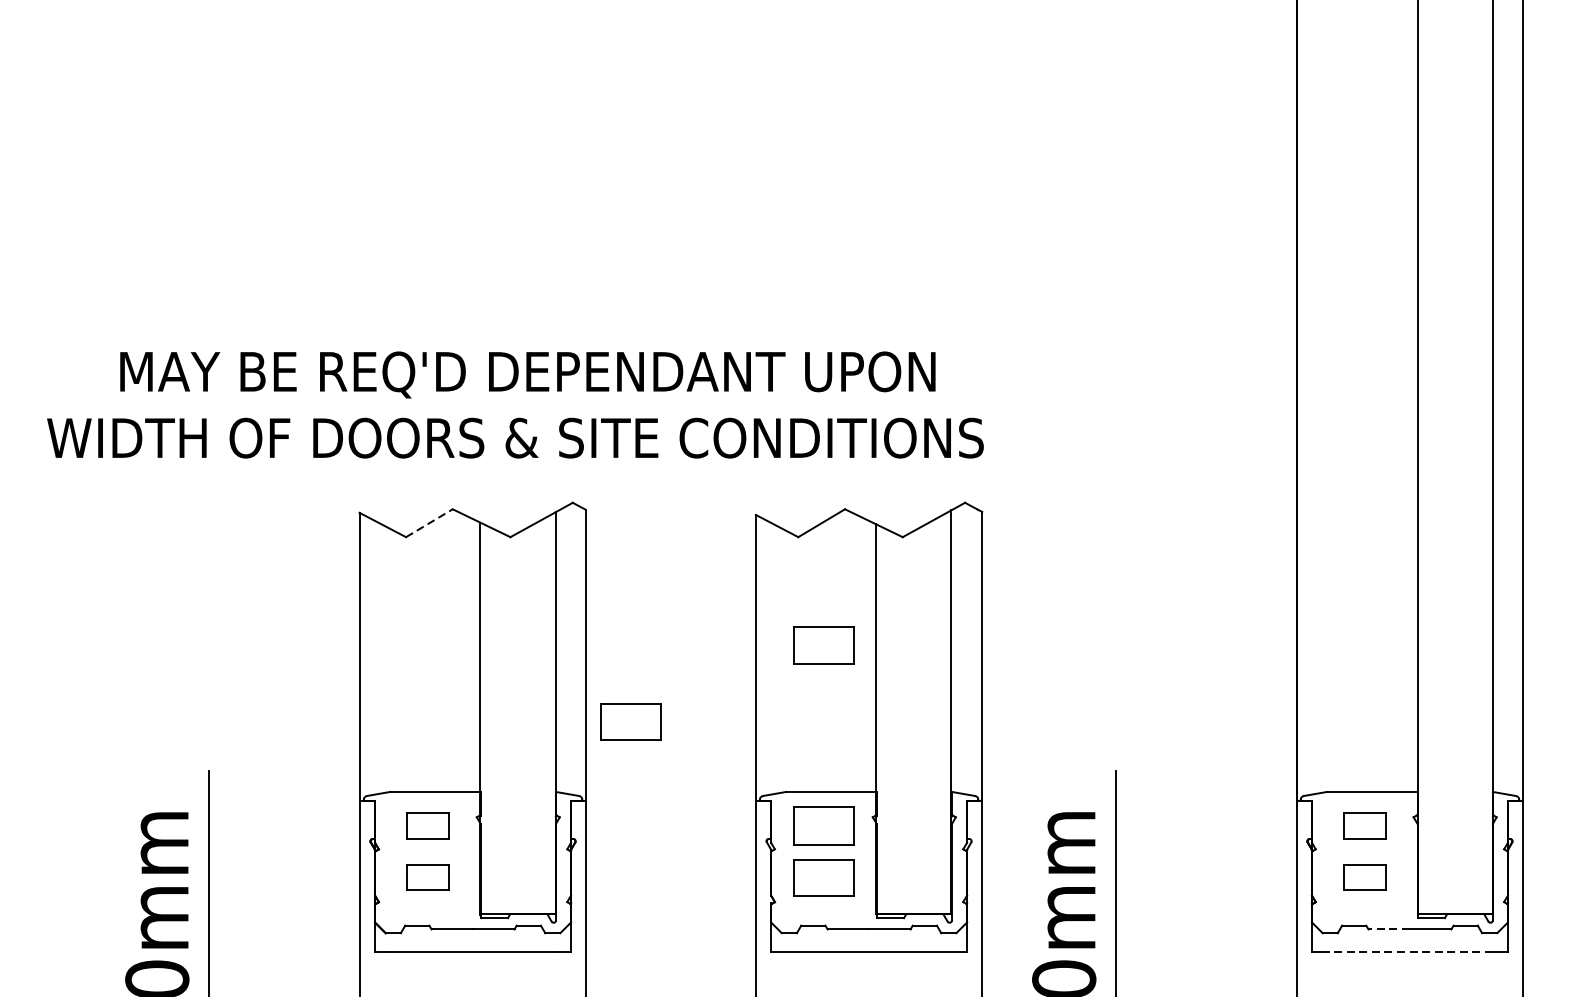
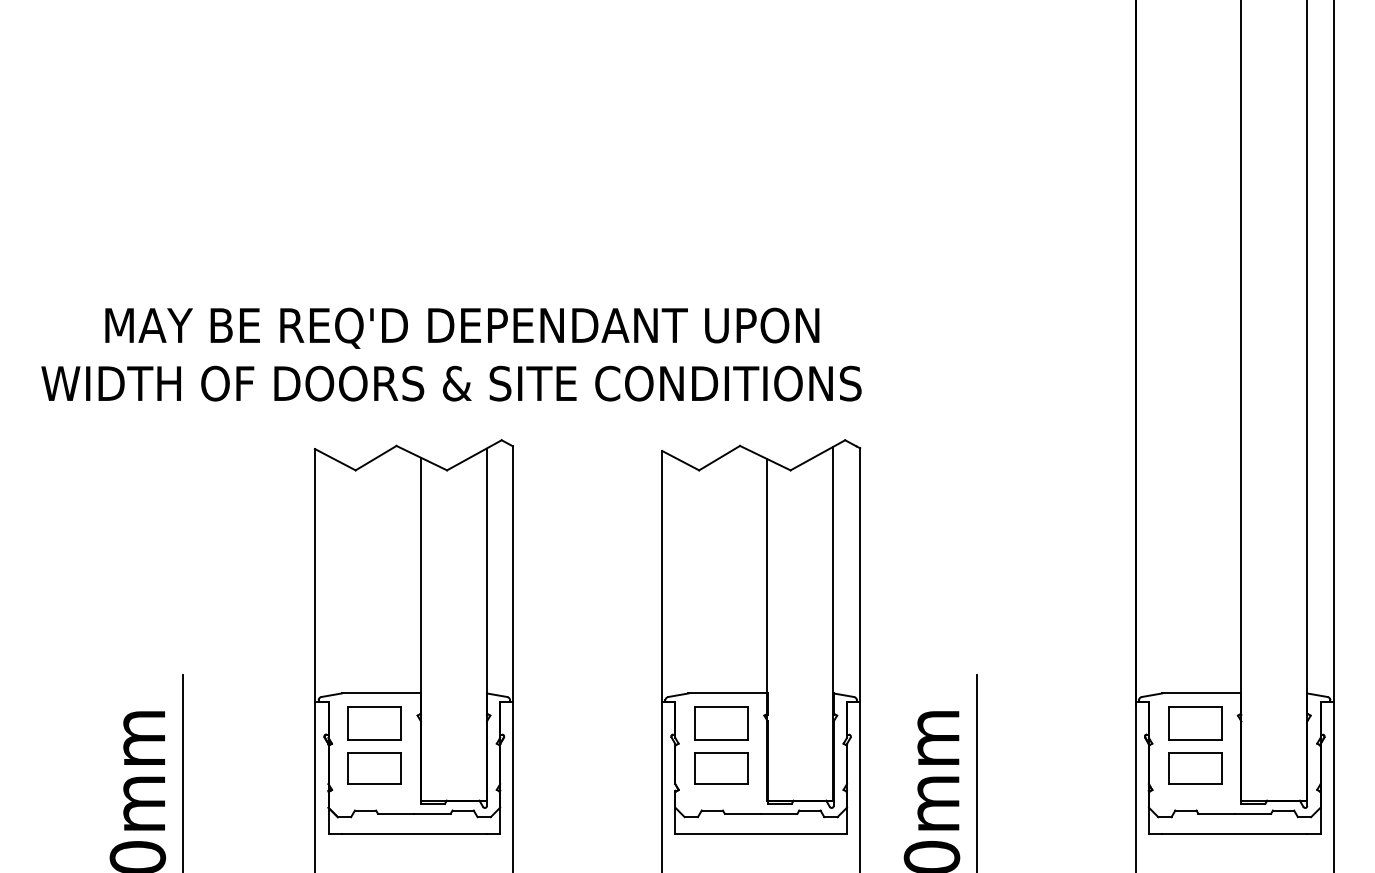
line: (429, 523) -> (376, 458), dashed -> solid
part: (823, 645) -> (721, 565), removed
part: (630, 722) -> (552, 632), removed
part: (427, 826) -> (374, 723), size x1.43
part: (1365, 826) -> (1195, 723), size x1.43
part: (427, 877) -> (374, 768), size x1.43
part: (1365, 877) -> (1195, 768), size x1.43
line: (1389, 929) -> (1216, 813), dashed -> solid
line: (1409, 951) -> (1234, 833), dashed -> solid

